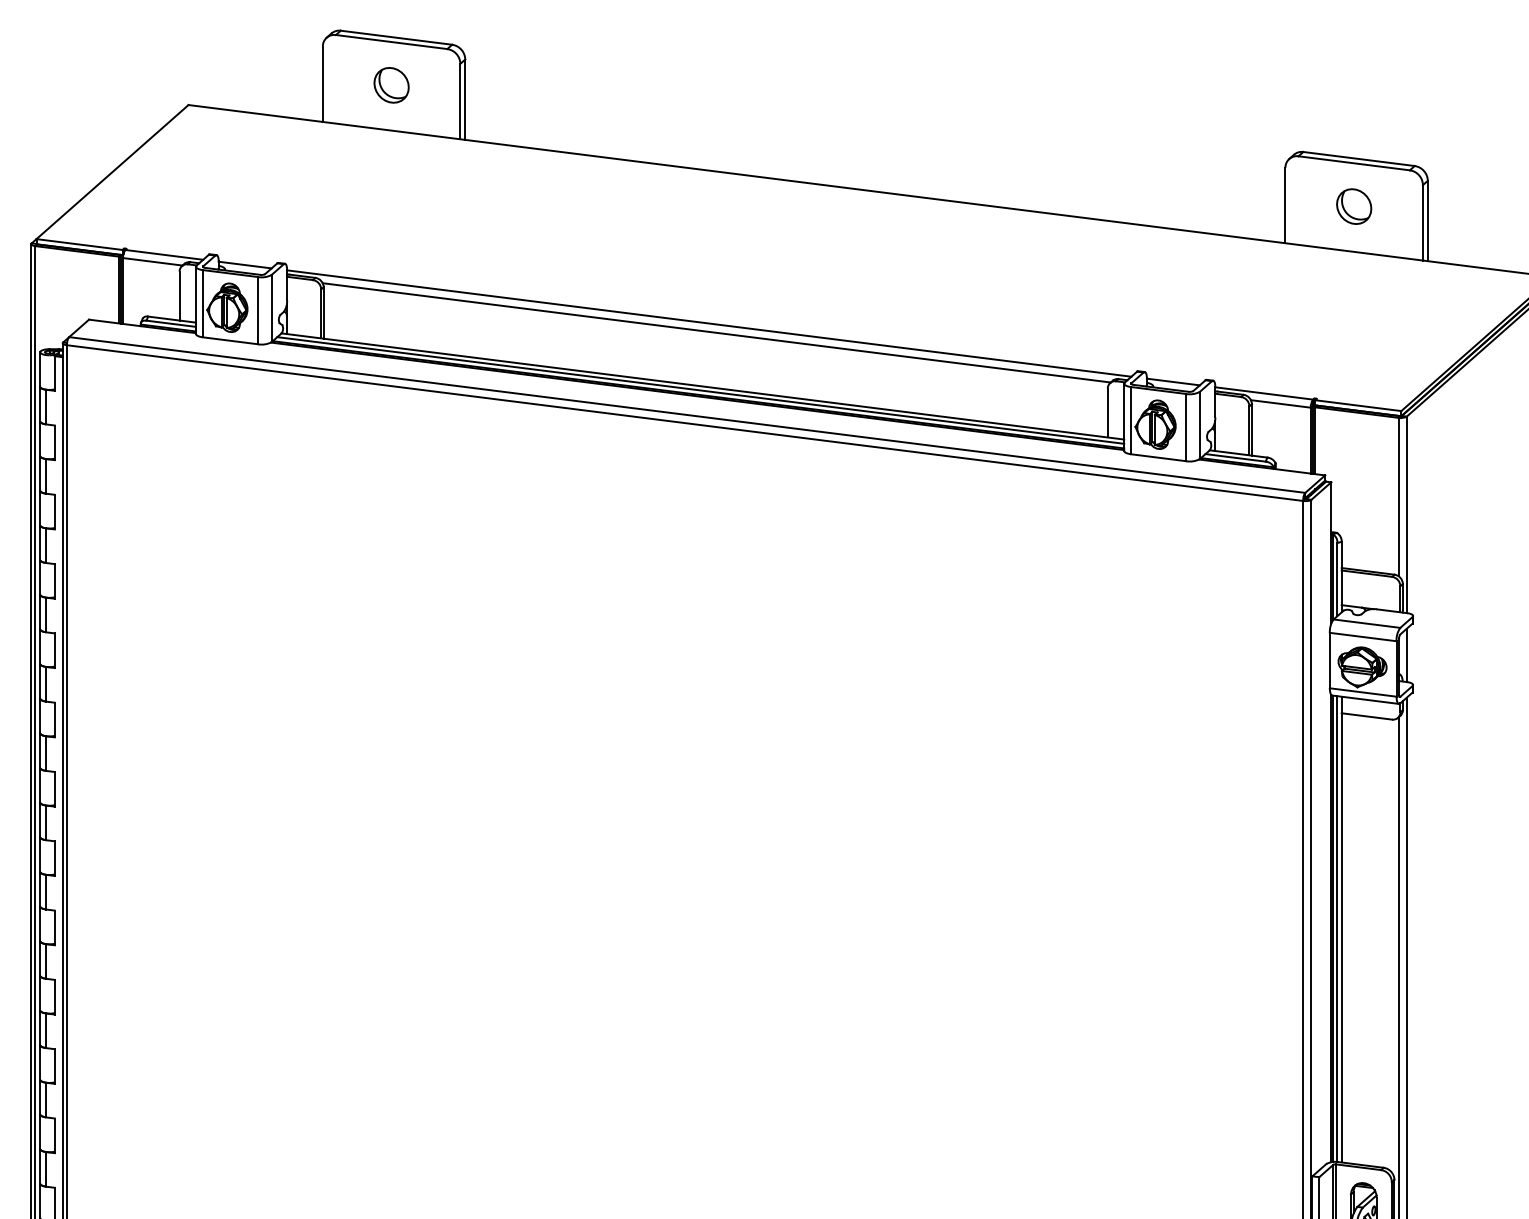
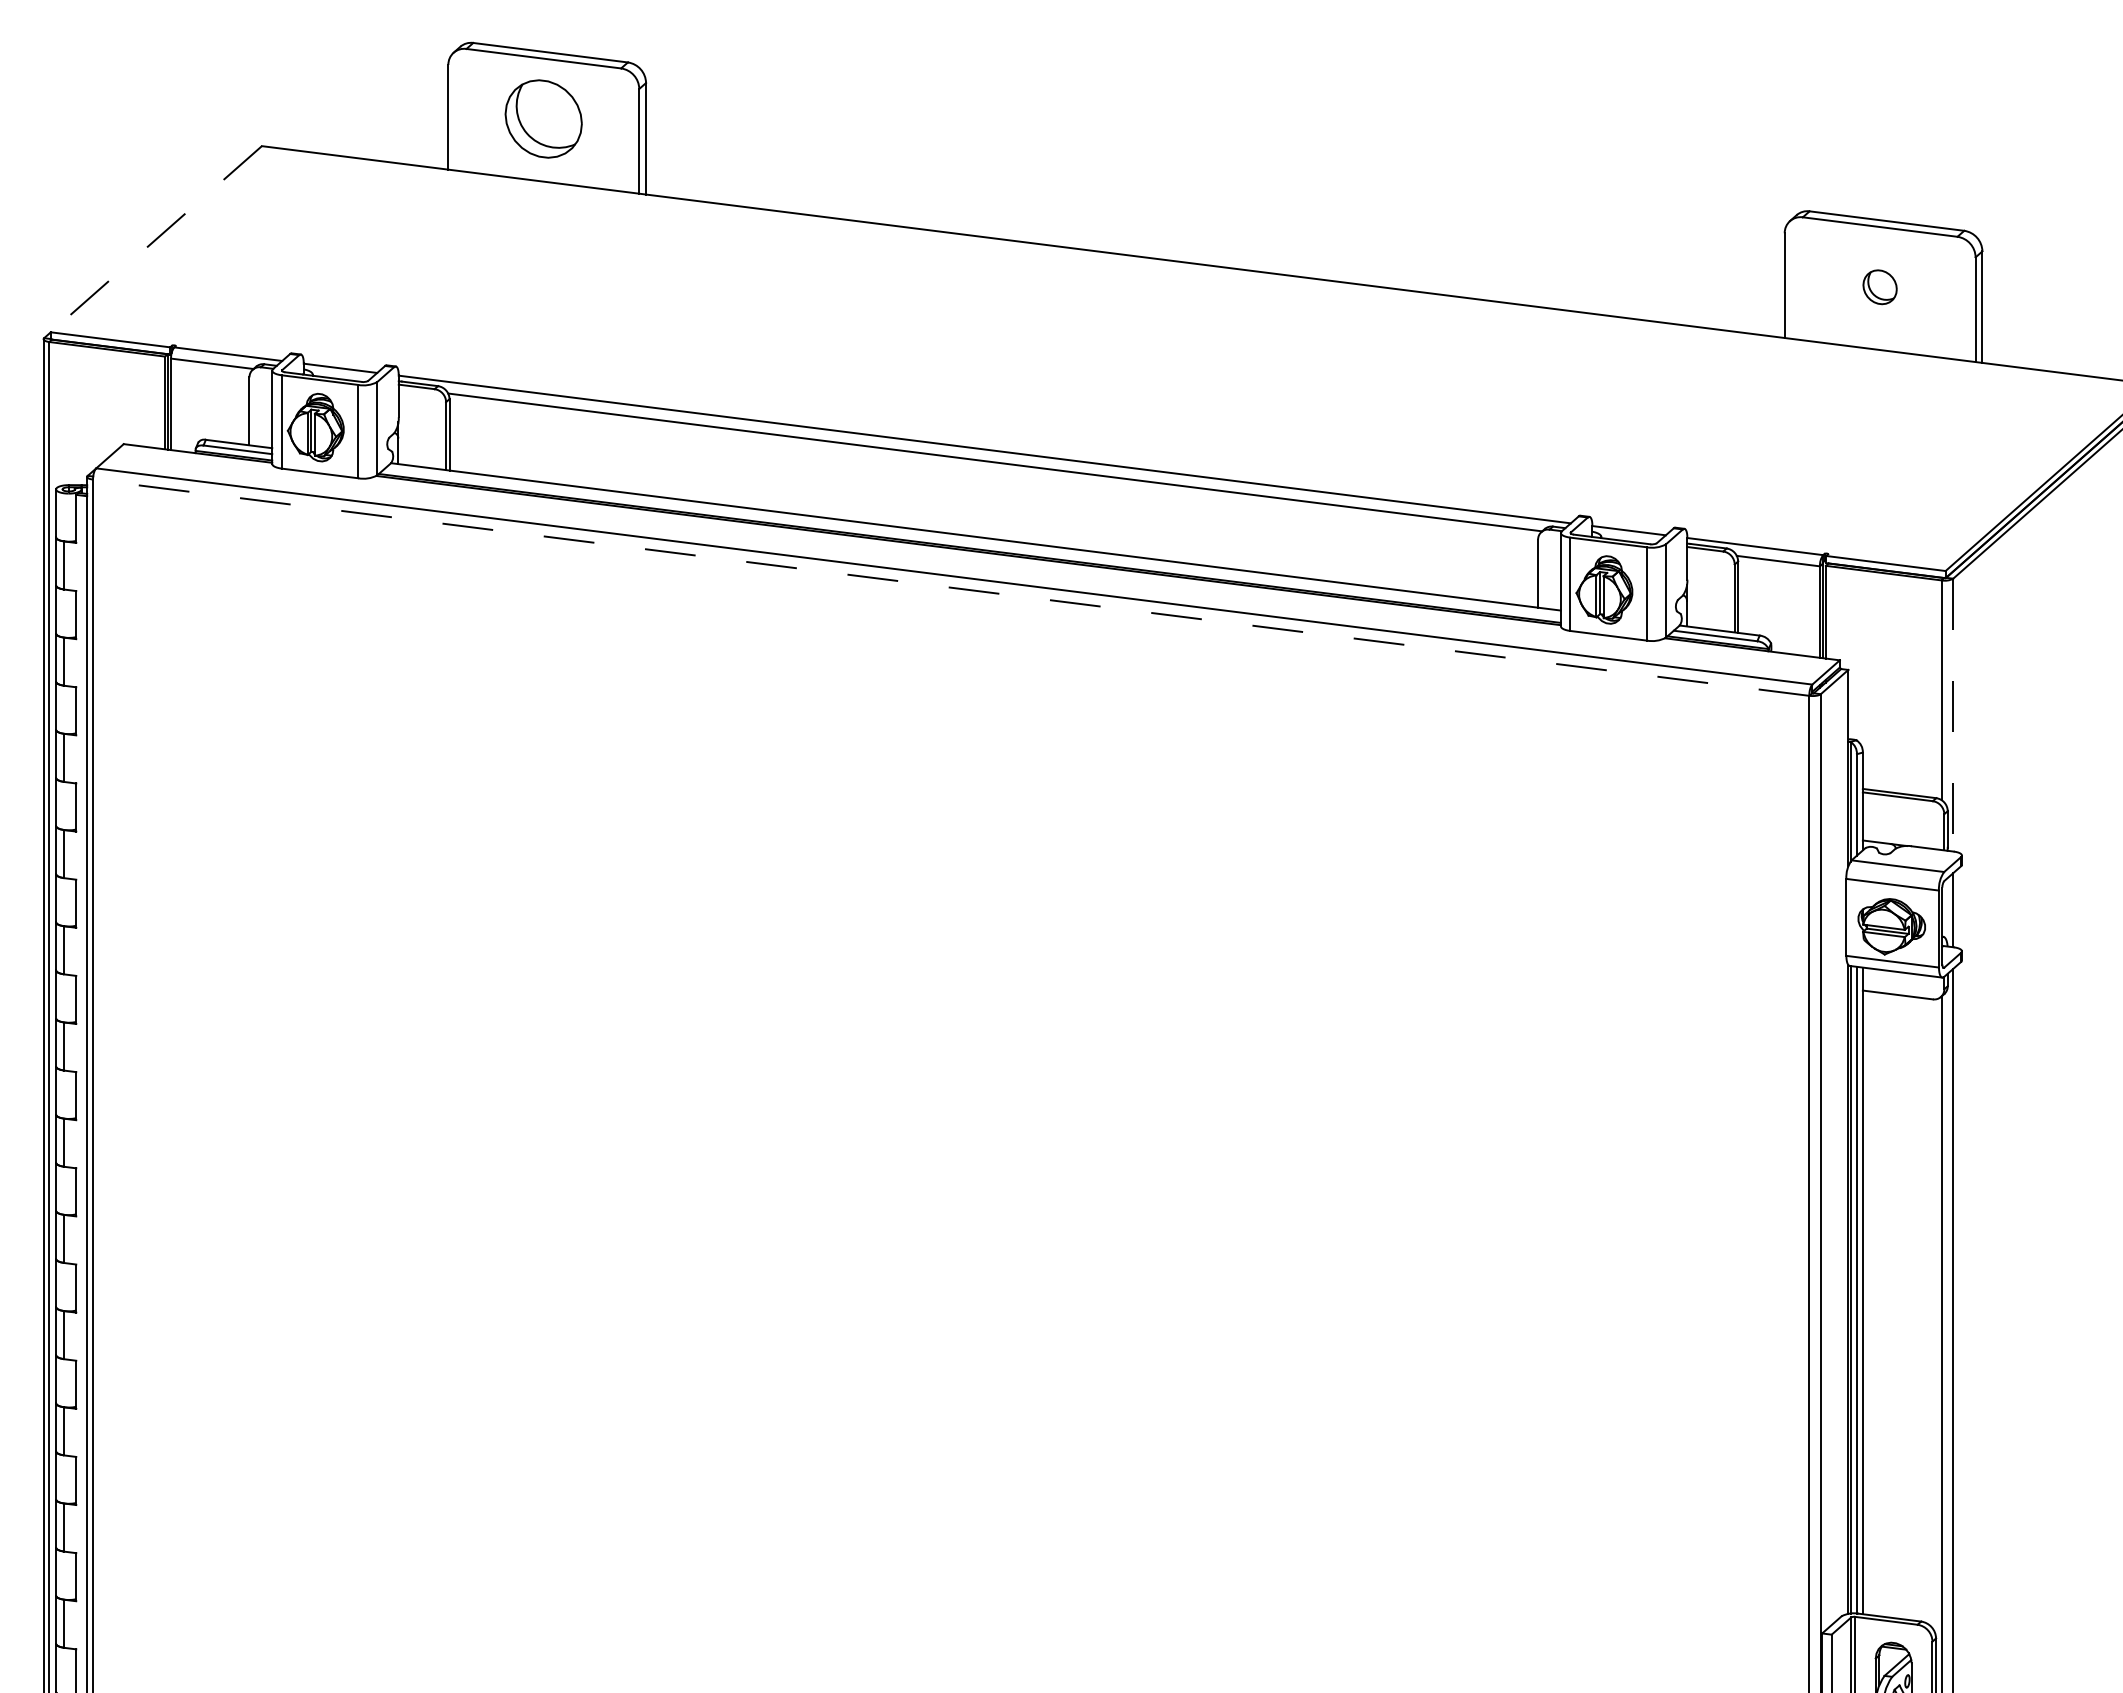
part: (391, 85) -> (543, 118), size x1.6
line: (112, 172) -> (156, 239), solid -> dashed
part: (1353, 206) -> (1879, 287), size x0.7
line: (700, 390) -> (972, 542), removed
line: (685, 422) -> (951, 587), solid -> dashed
line: (1407, 515) -> (1953, 715), solid -> dashed

